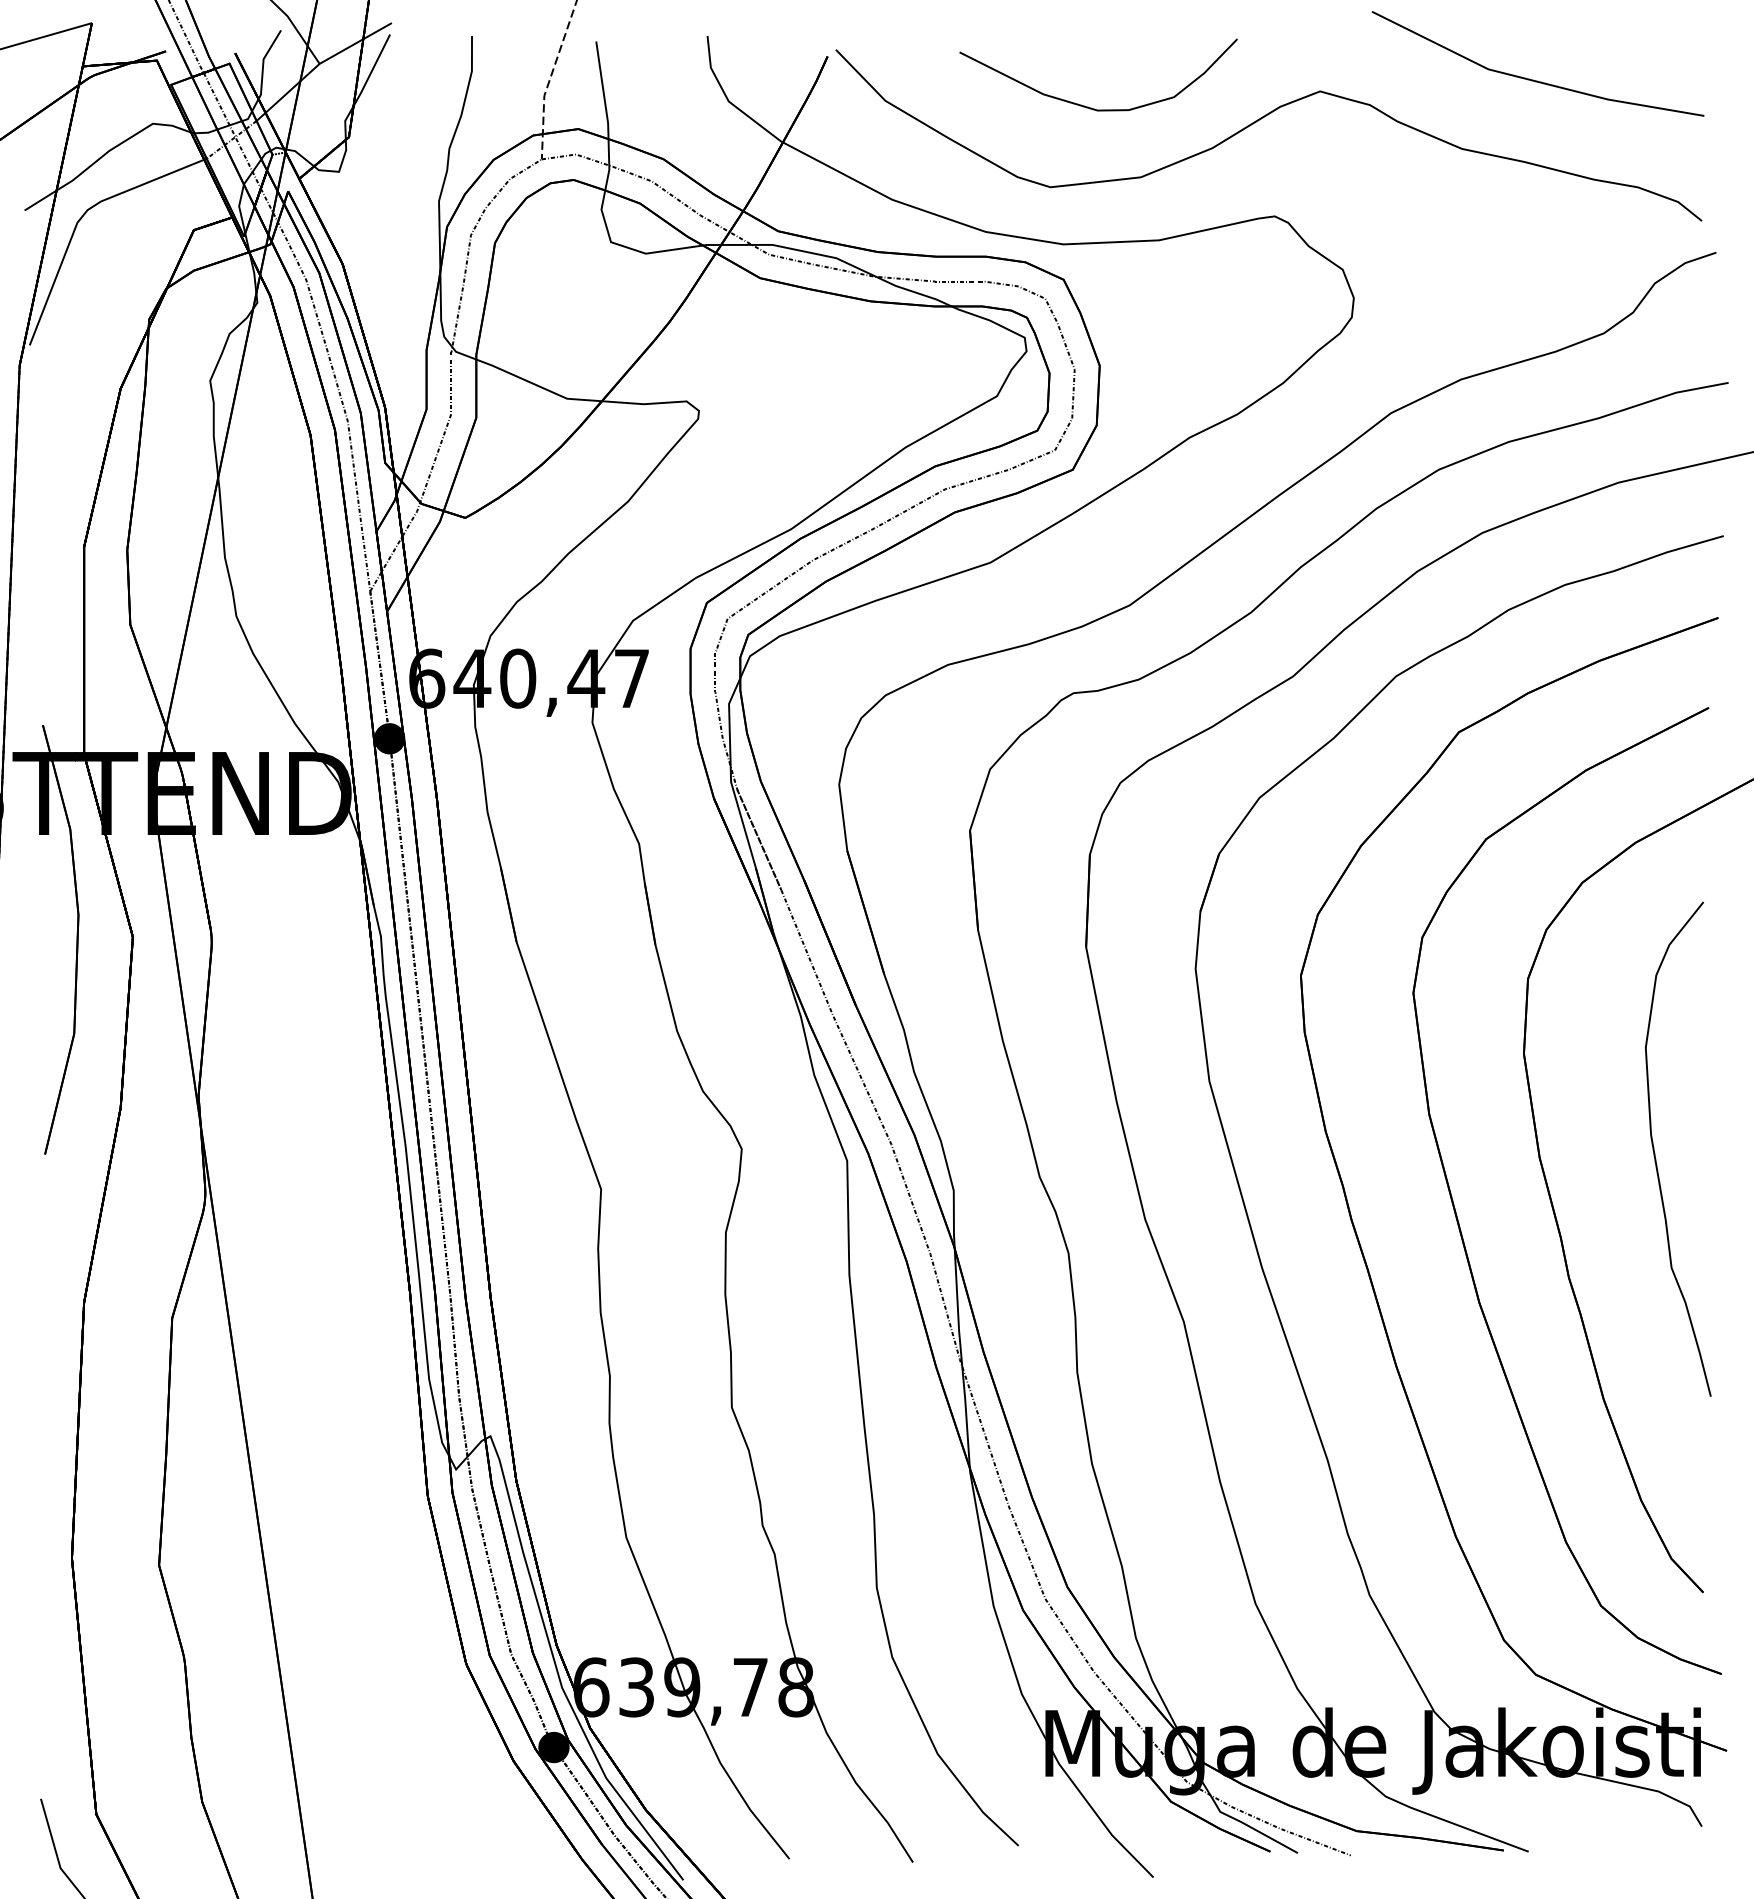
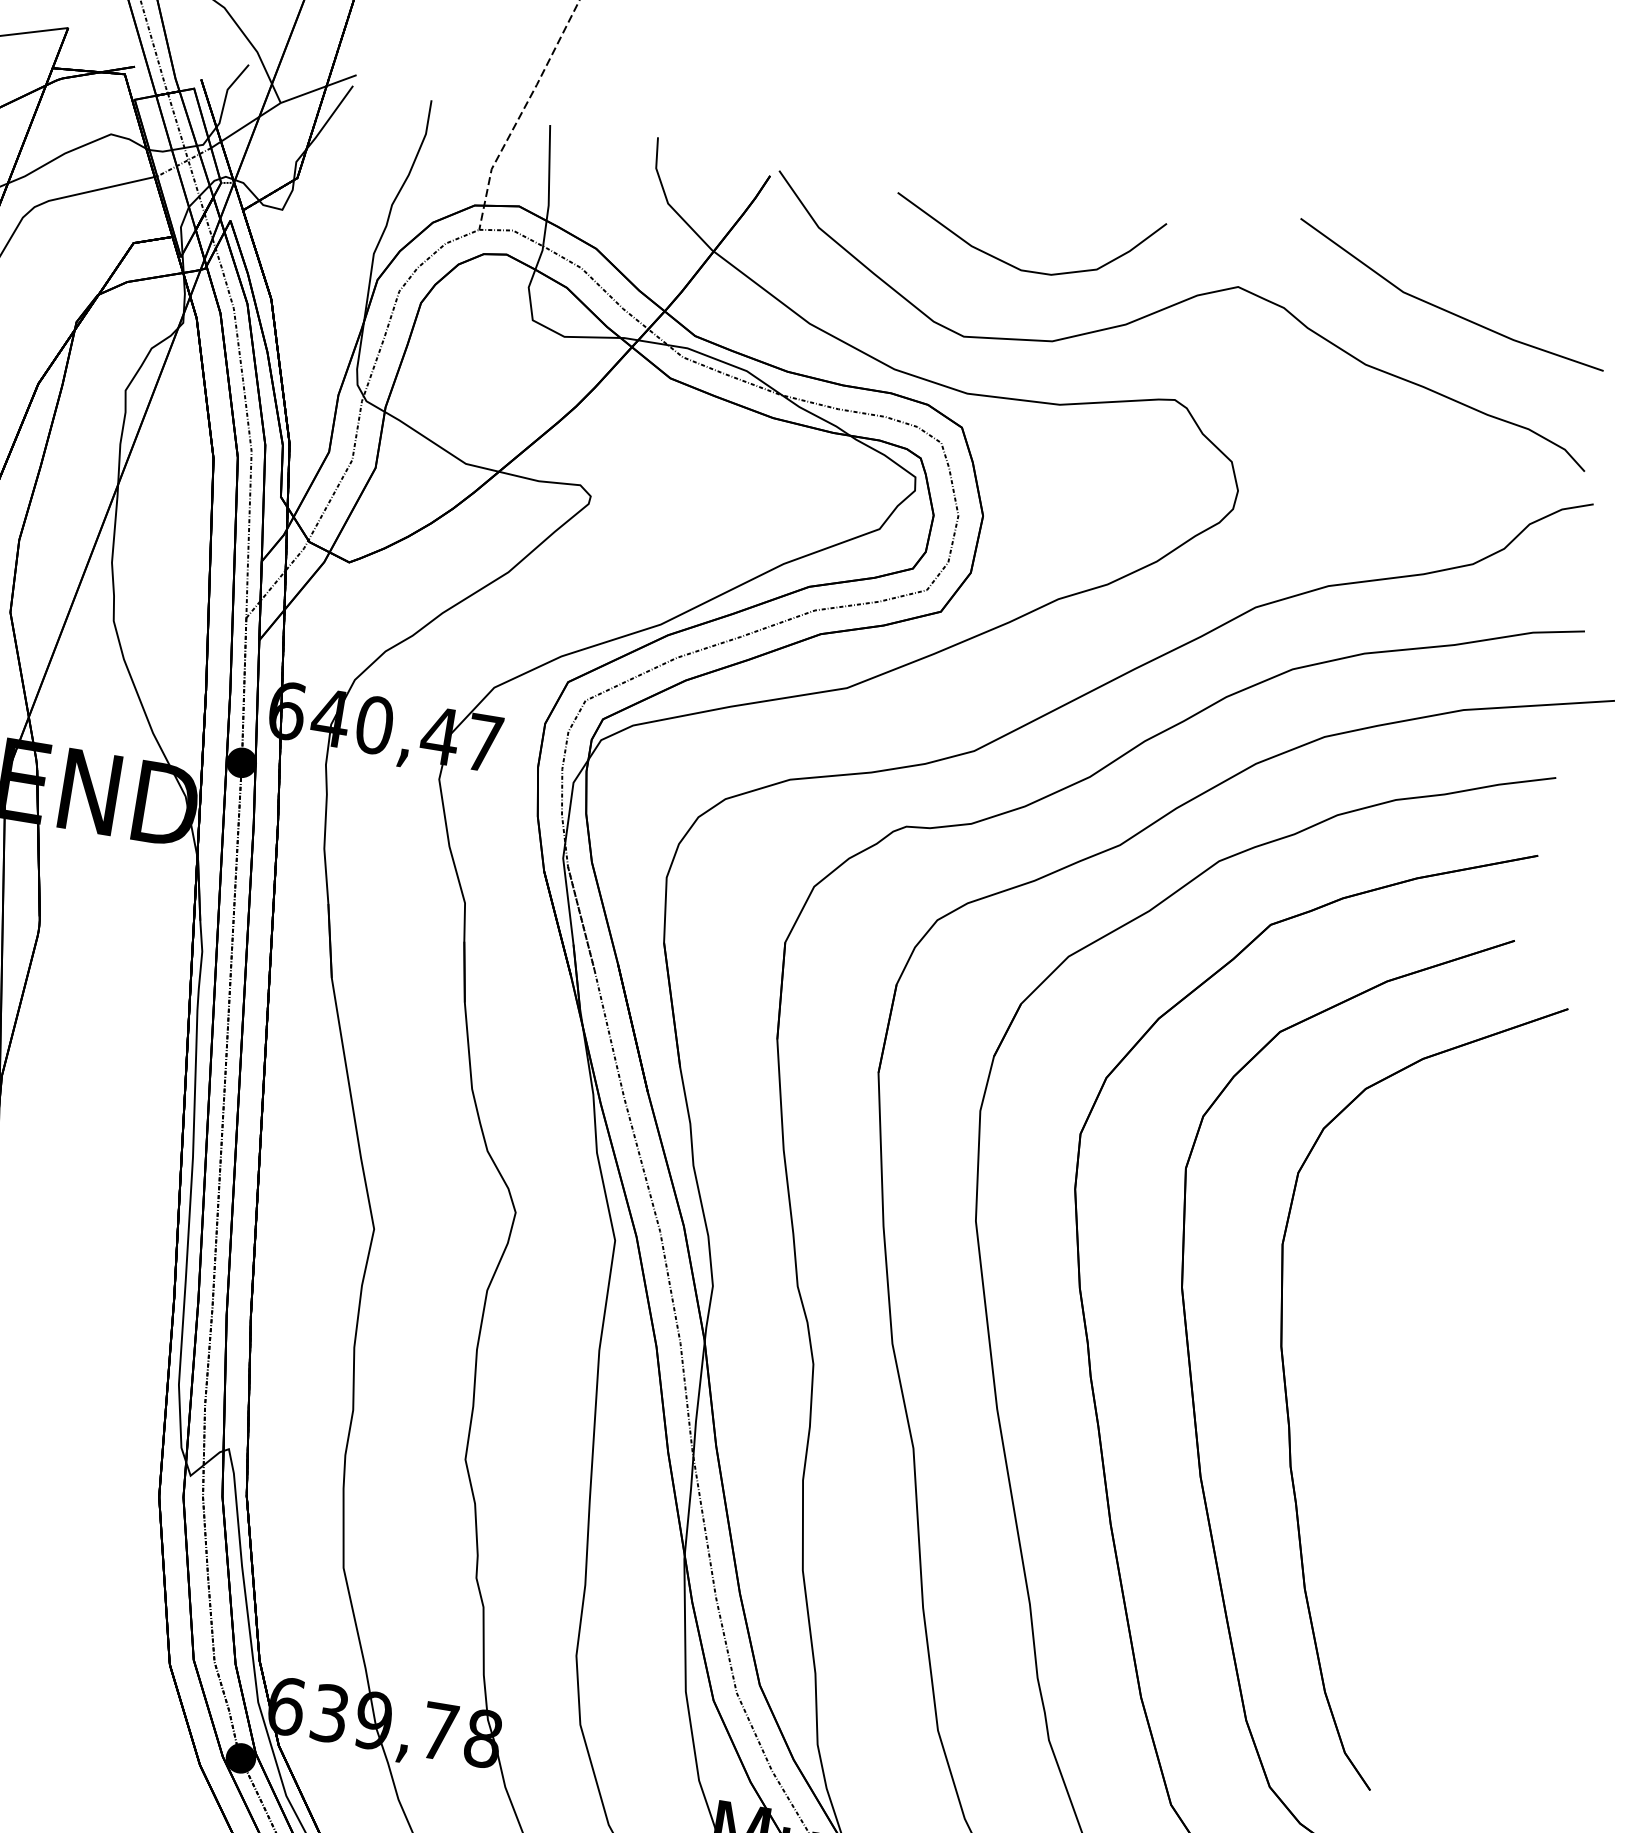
curve: (1655, 1153) -> (1393, 1360), removed

